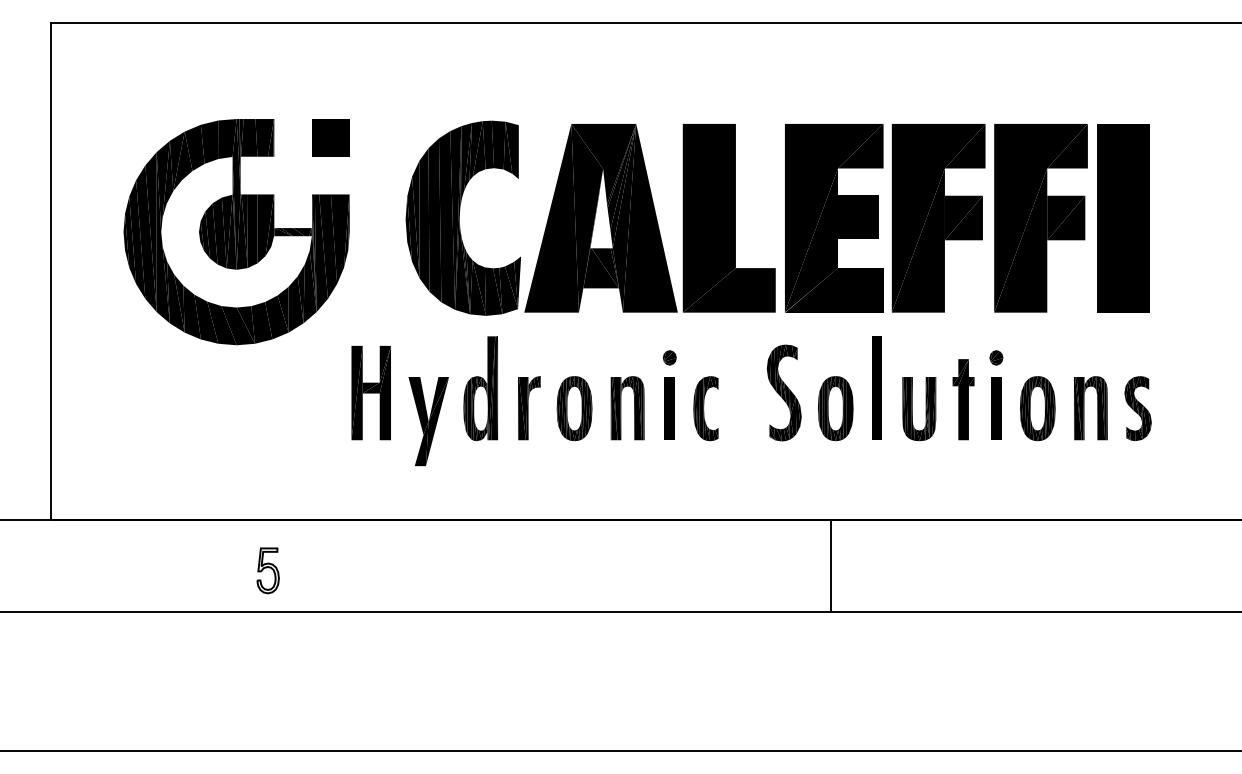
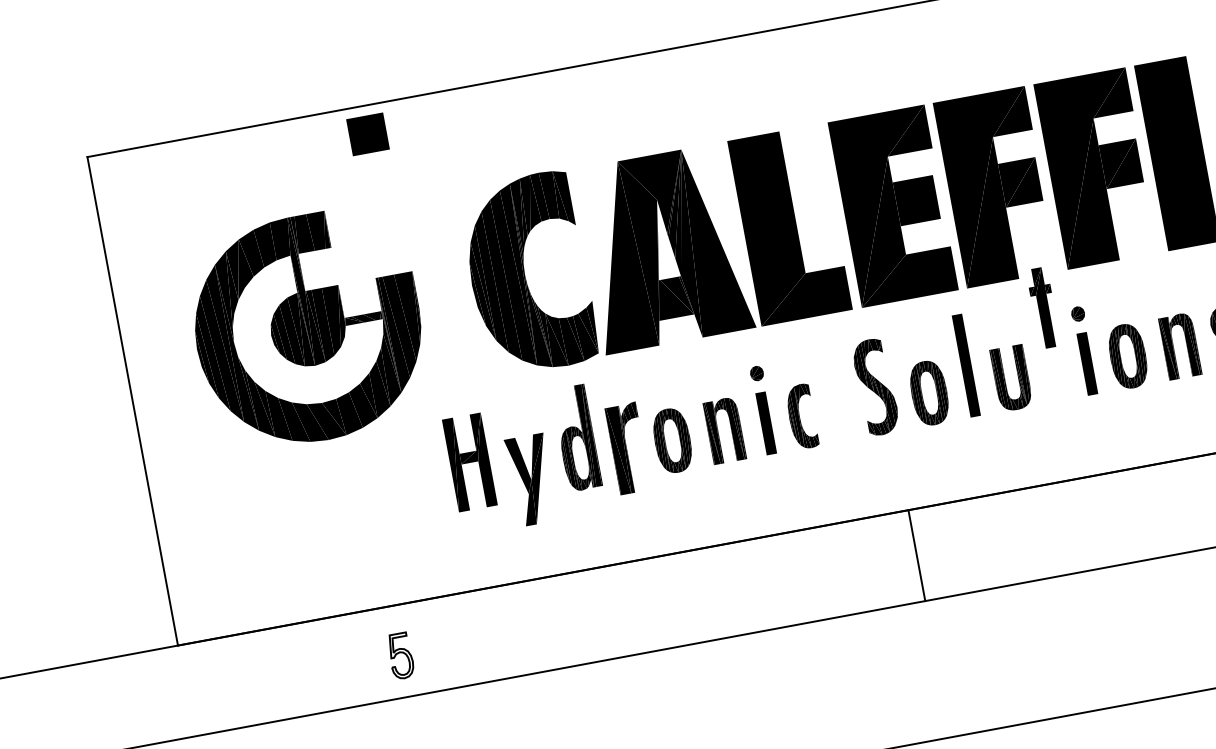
part: (330, 137) -> (367, 134), moved
part: (963, 399) -> (1043, 307), moved
part: (529, 408) -> (628, 448), size x1.4
line: (830, 565) -> (916, 555), moved

